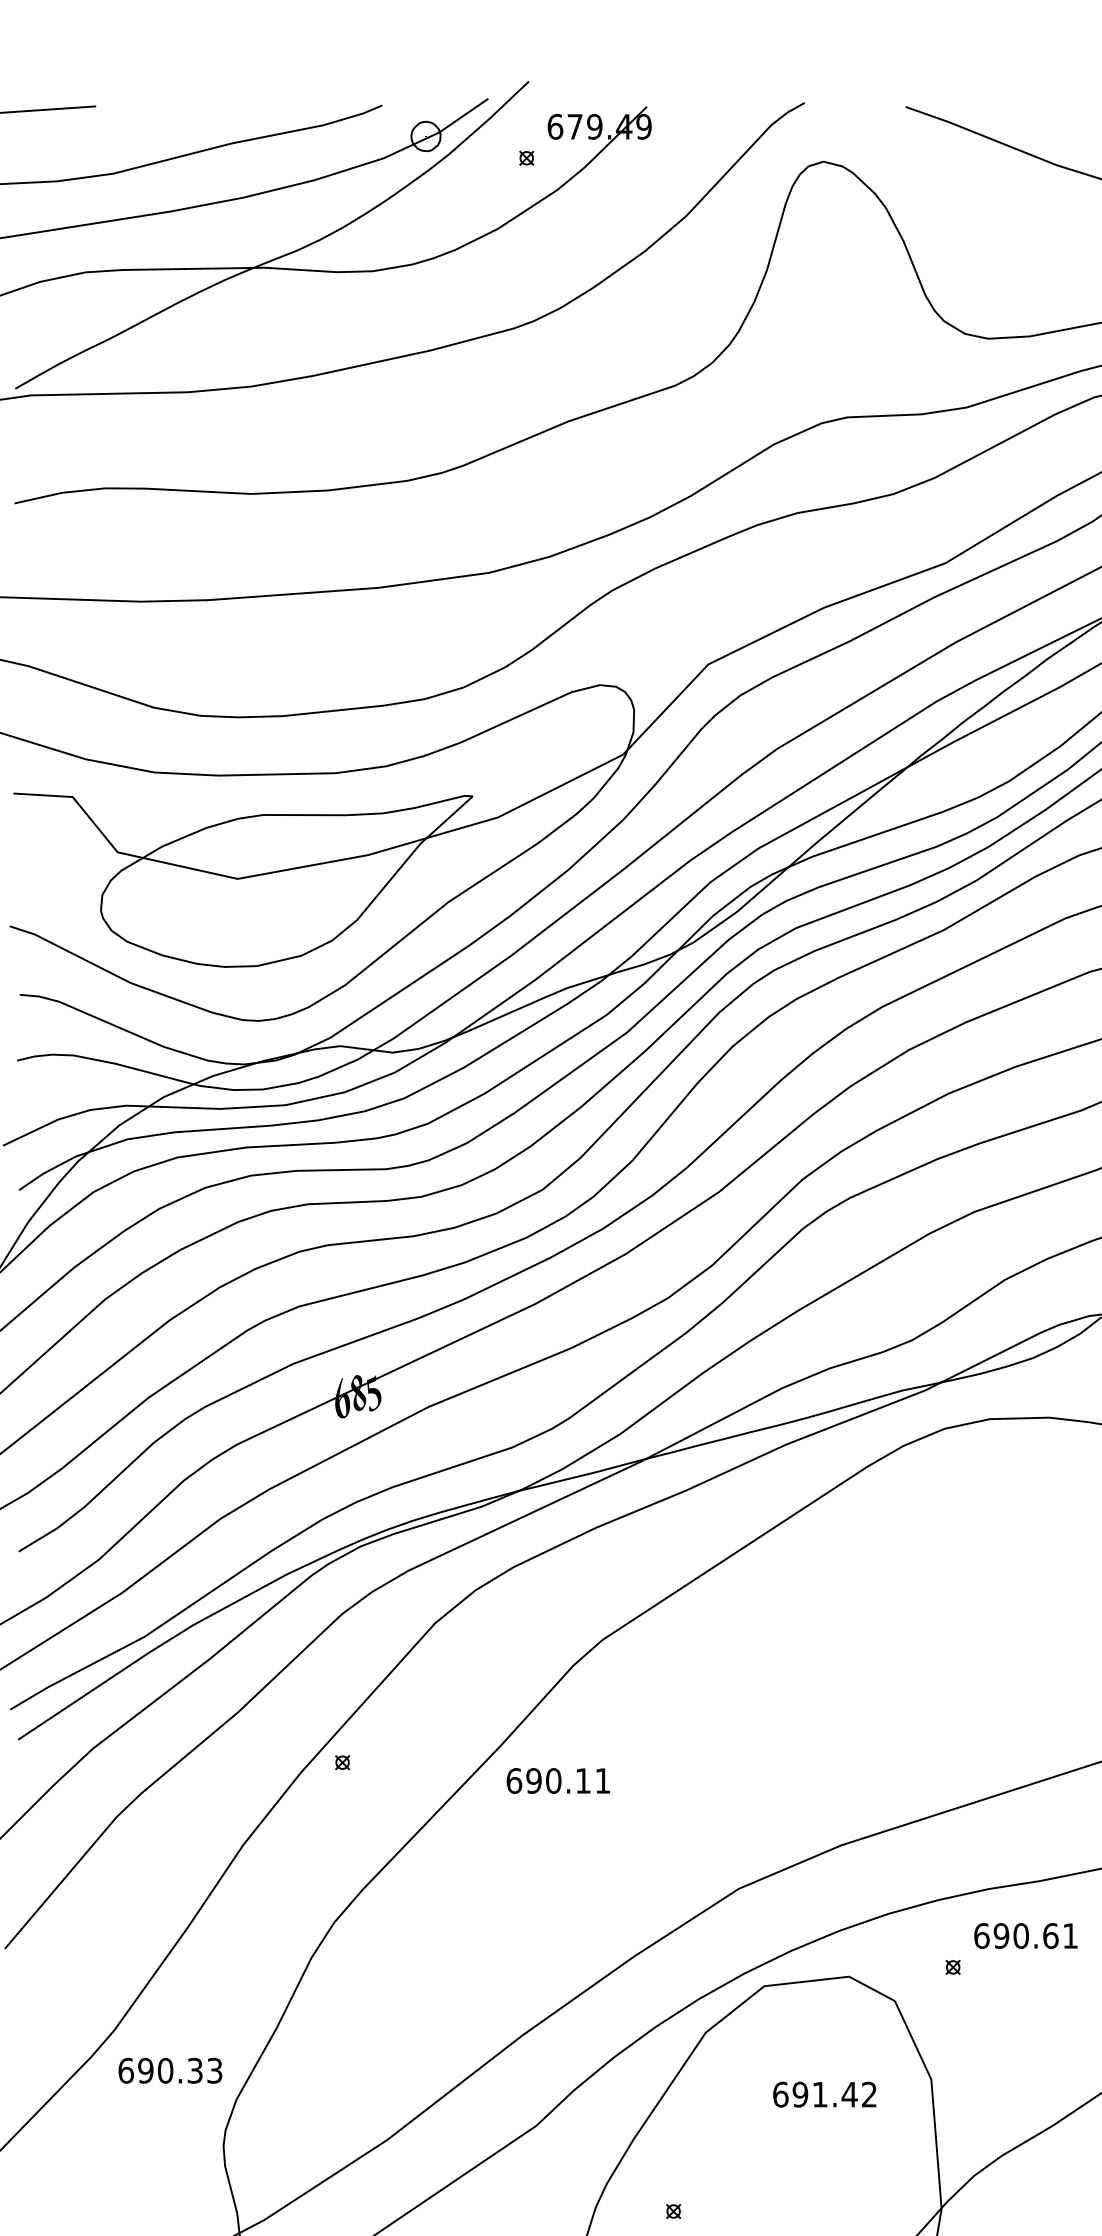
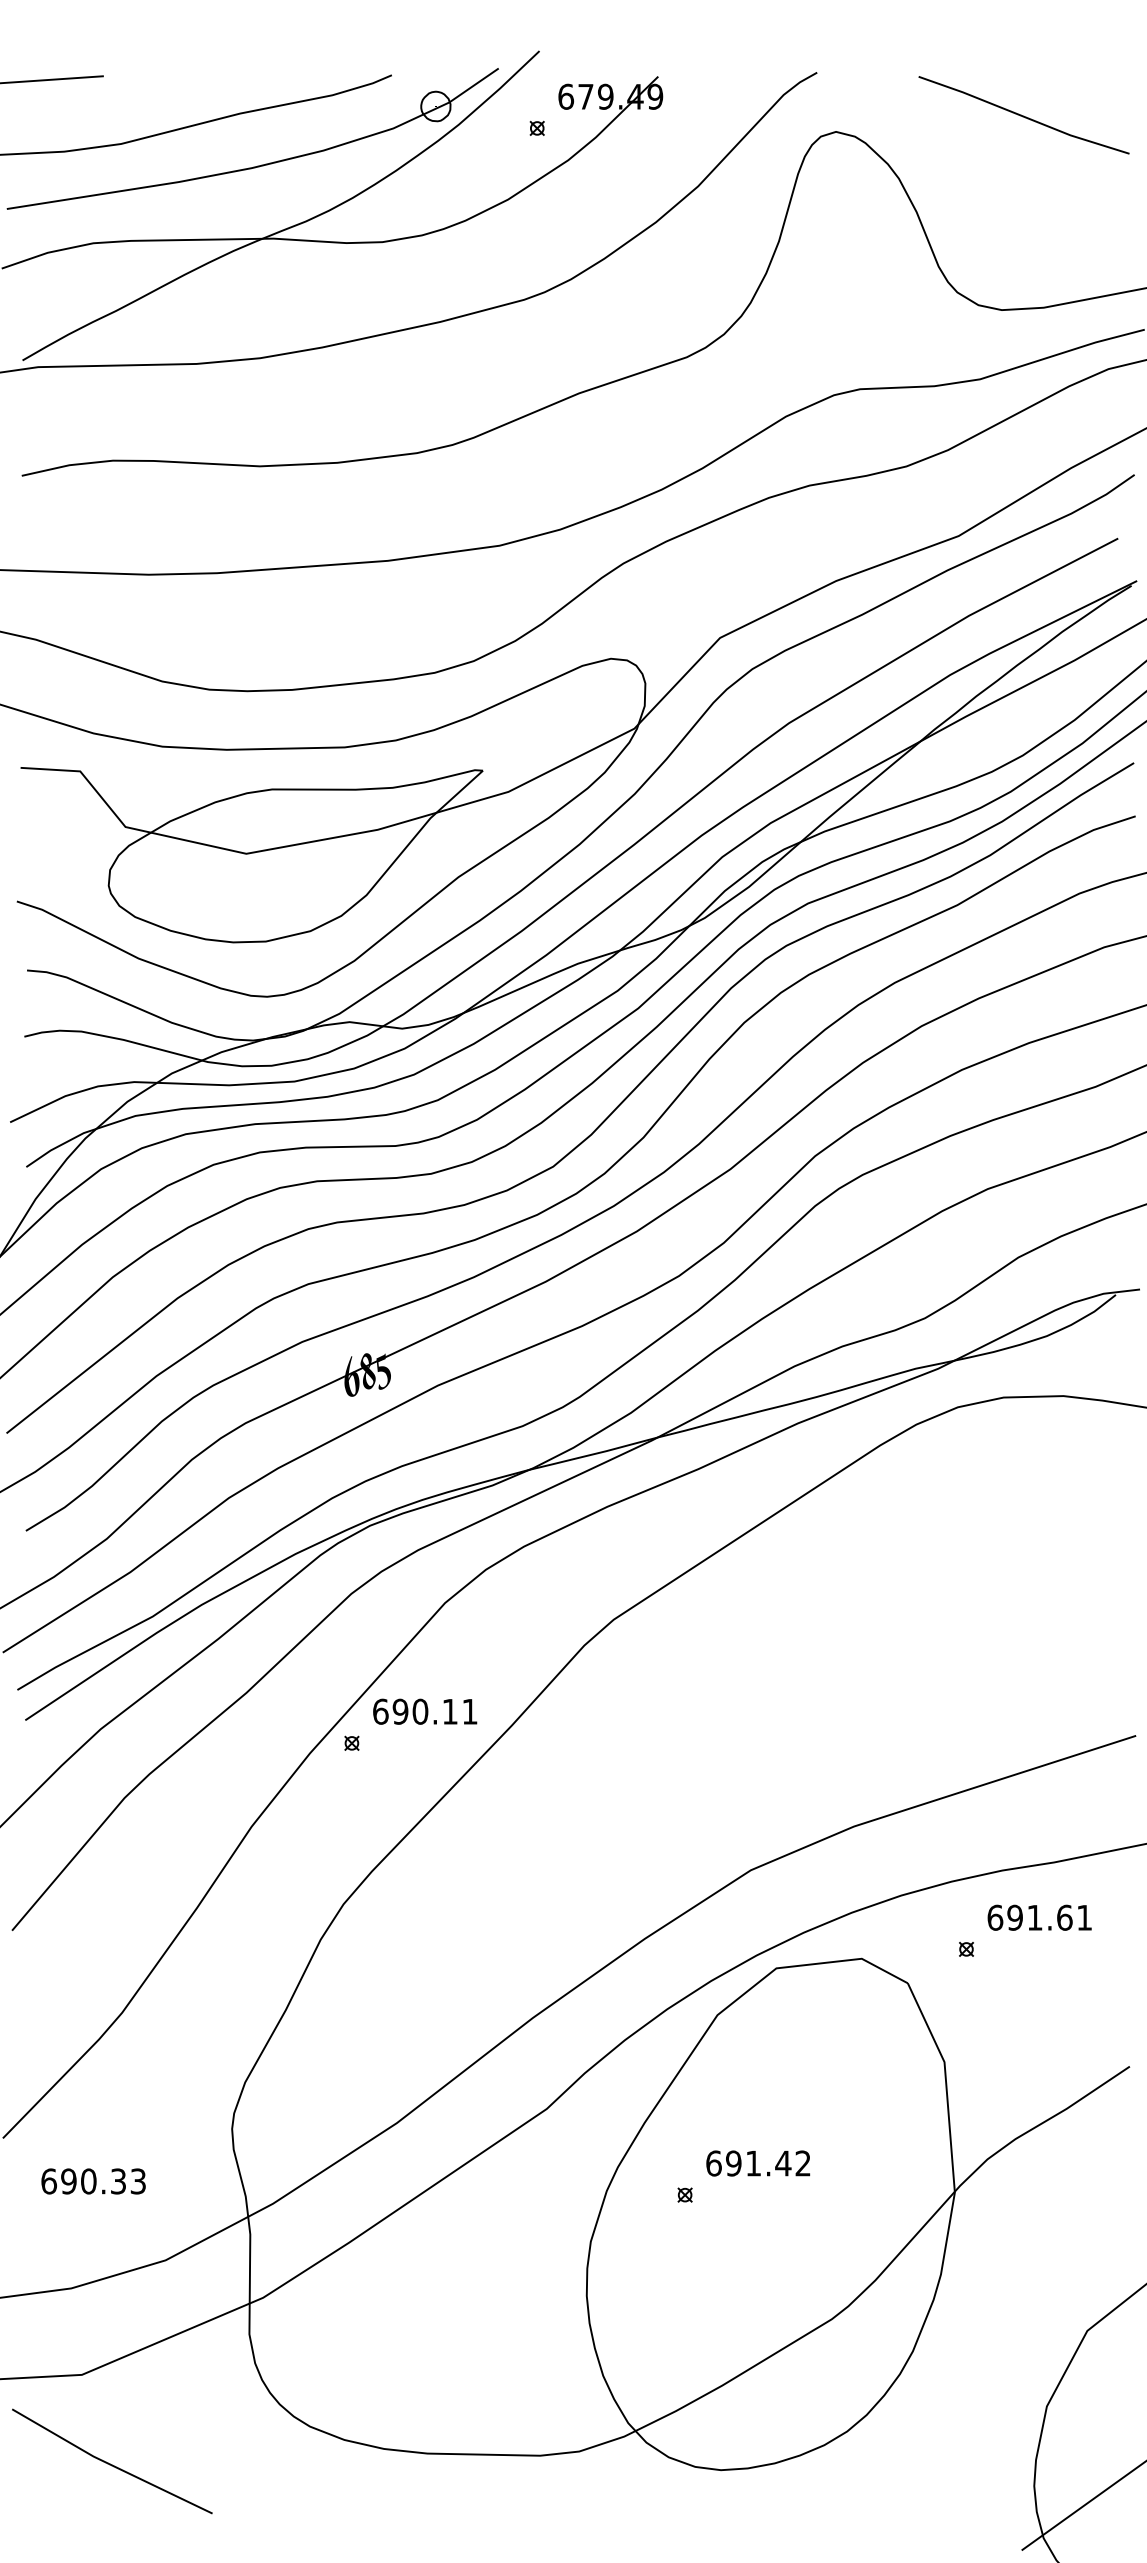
text: (558, 1780) -> (425, 1711), moved
text: (1020, 1935) -> (1034, 1917), 690.61 -> 691.61
text: (170, 2070) -> (93, 2181), moved
text: (825, 2094) -> (758, 2163), moved

